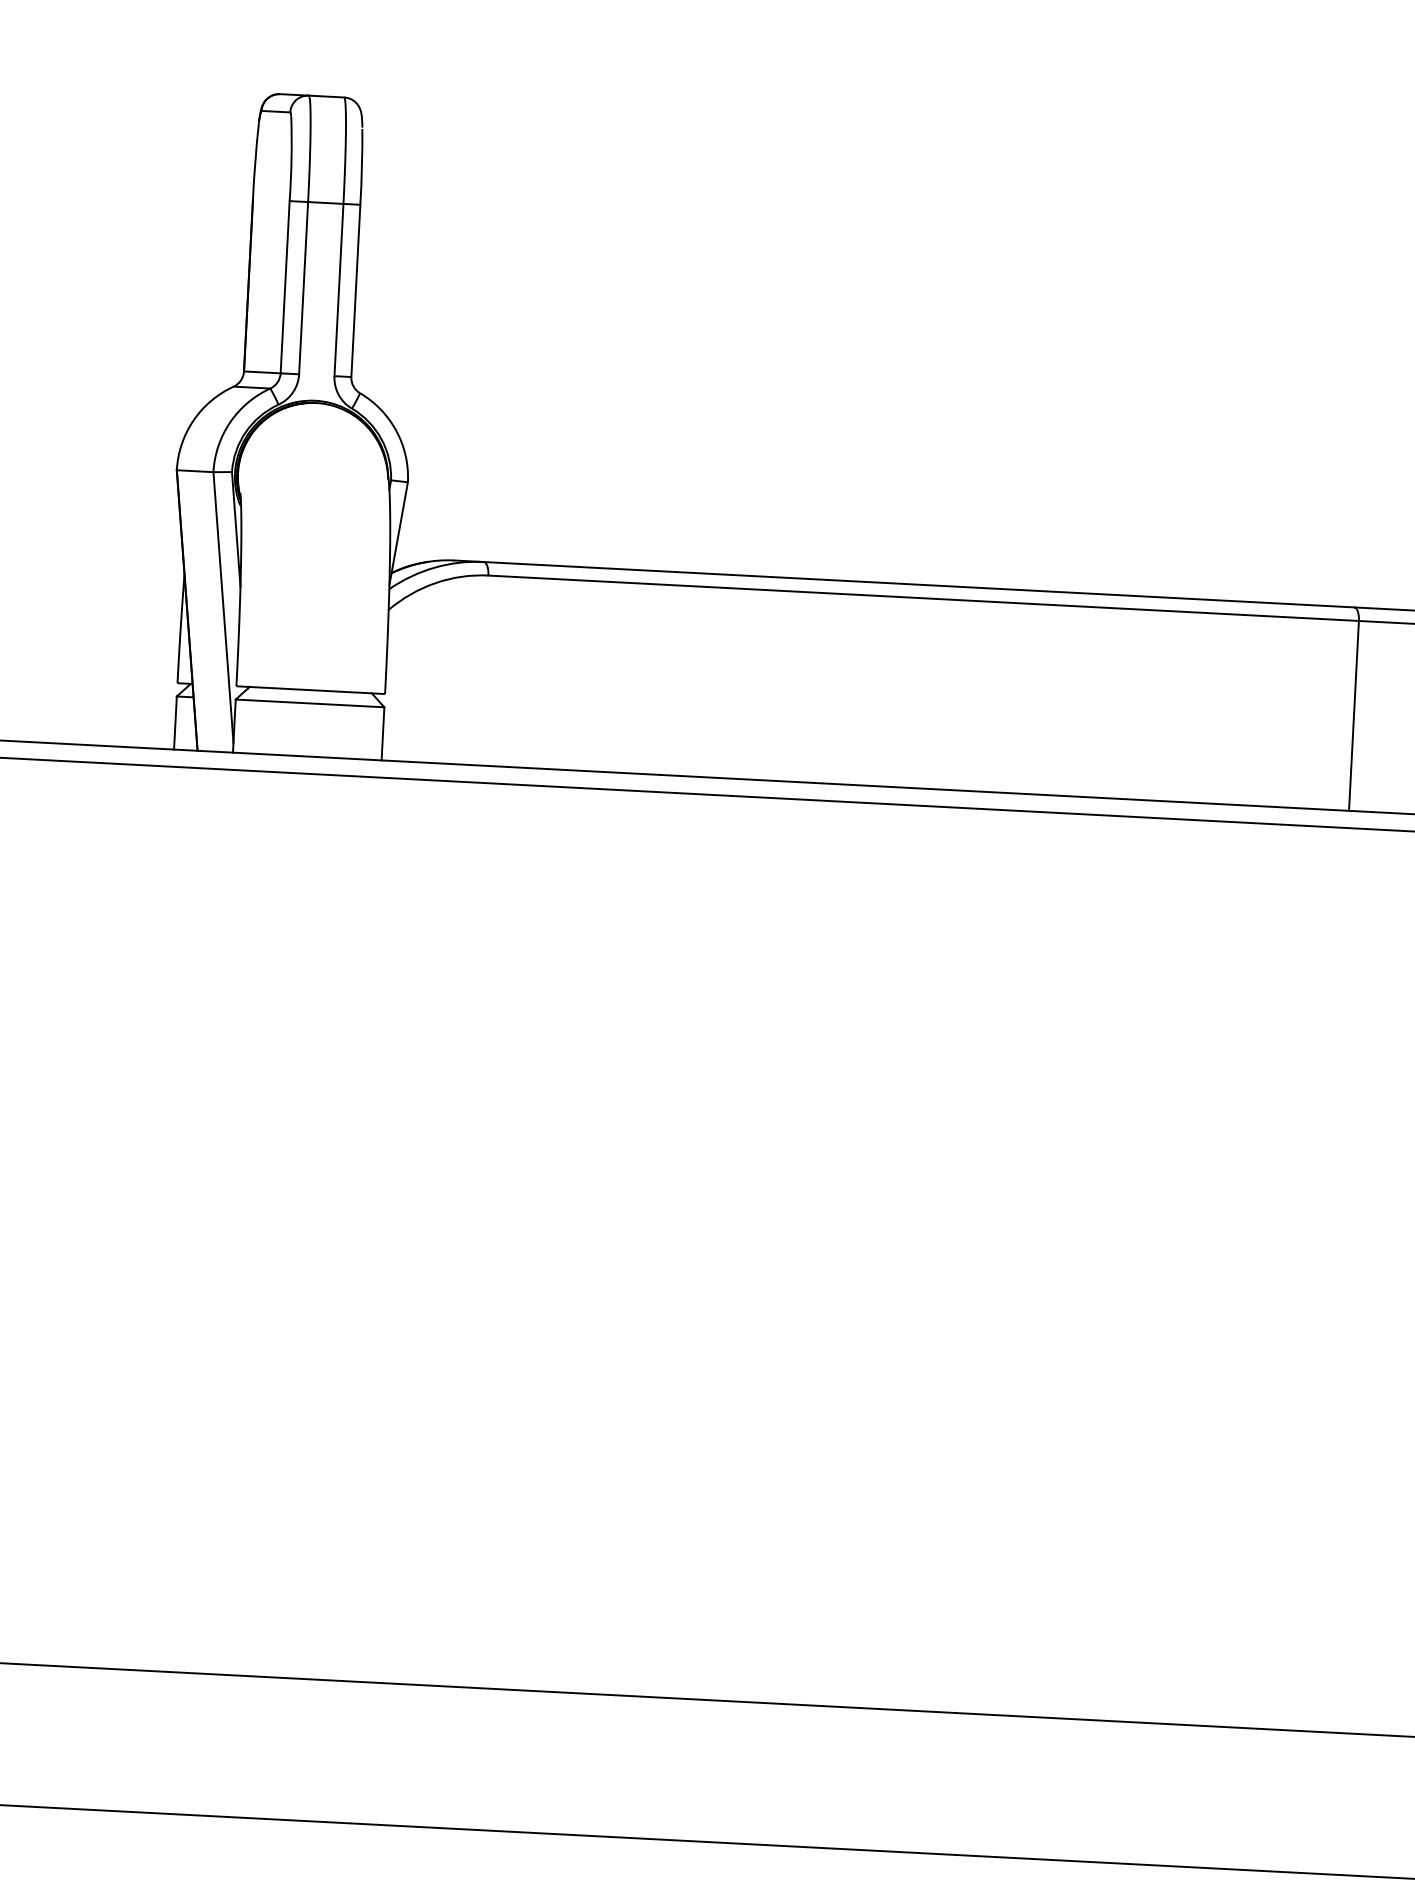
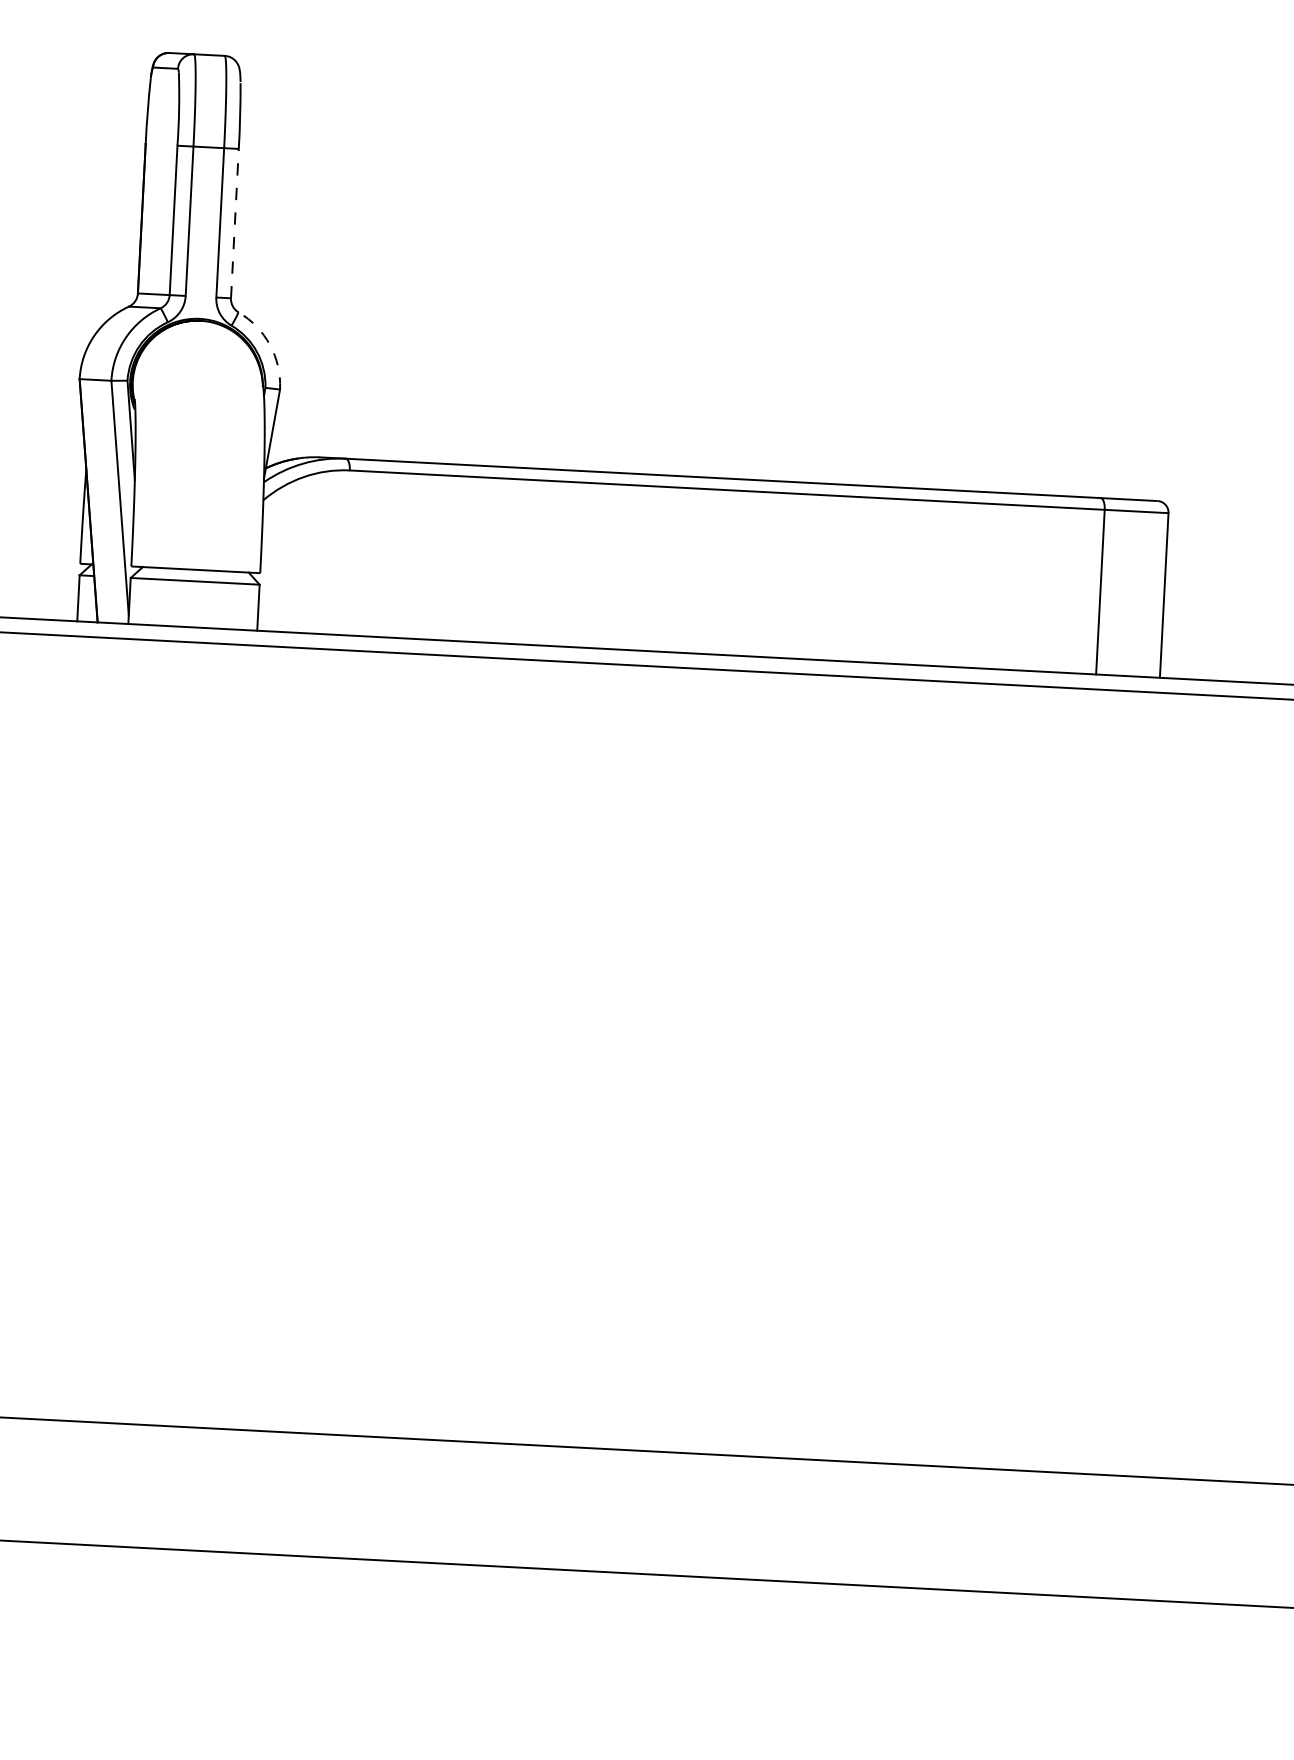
line: (355, 290) -> (234, 223), solid -> dashed
arc: (396, 431) -> (270, 345), solid -> dashed

